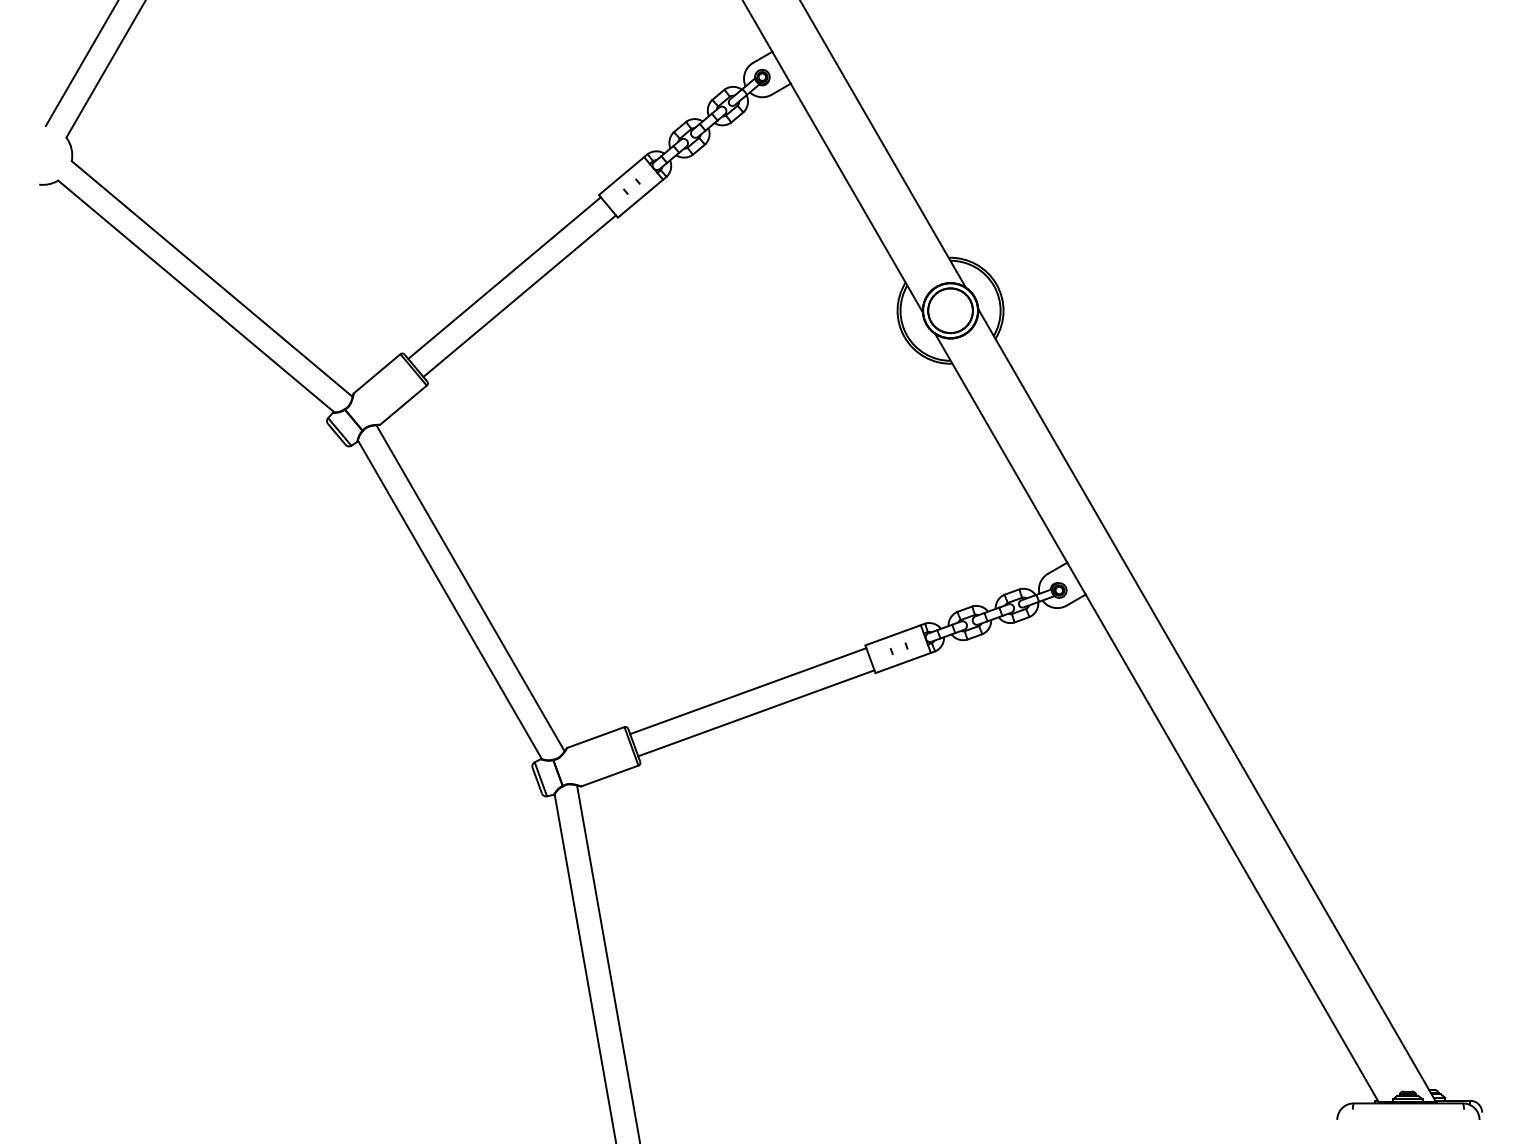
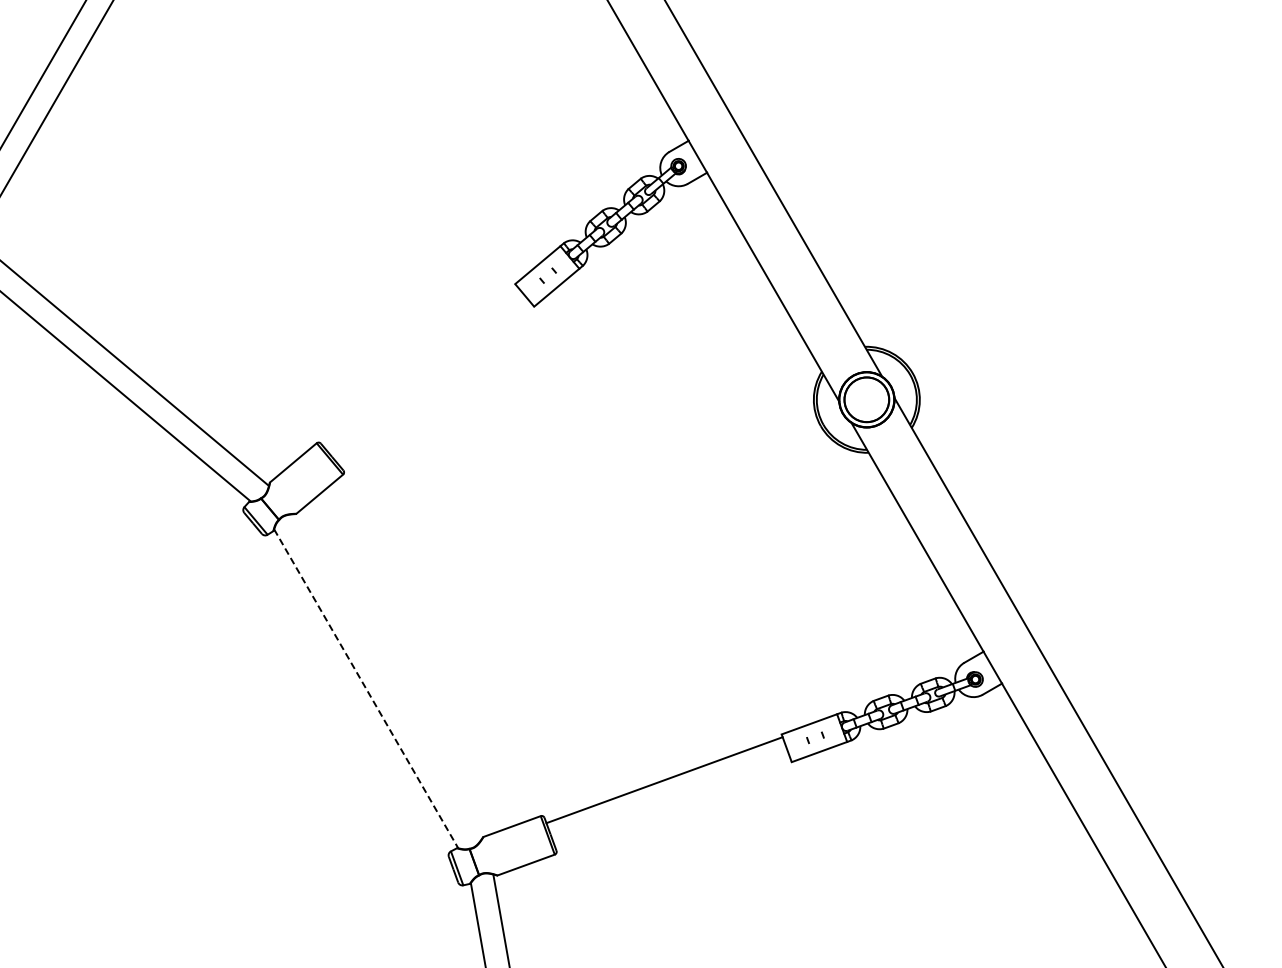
line: (504, 277) -> (420, 366), removed
line: (519, 296) -> (435, 385), removed
line: (470, 588) -> (386, 677), removed
line: (450, 600) -> (366, 689), solid -> dashed
line: (756, 713) -> (672, 802), removed

